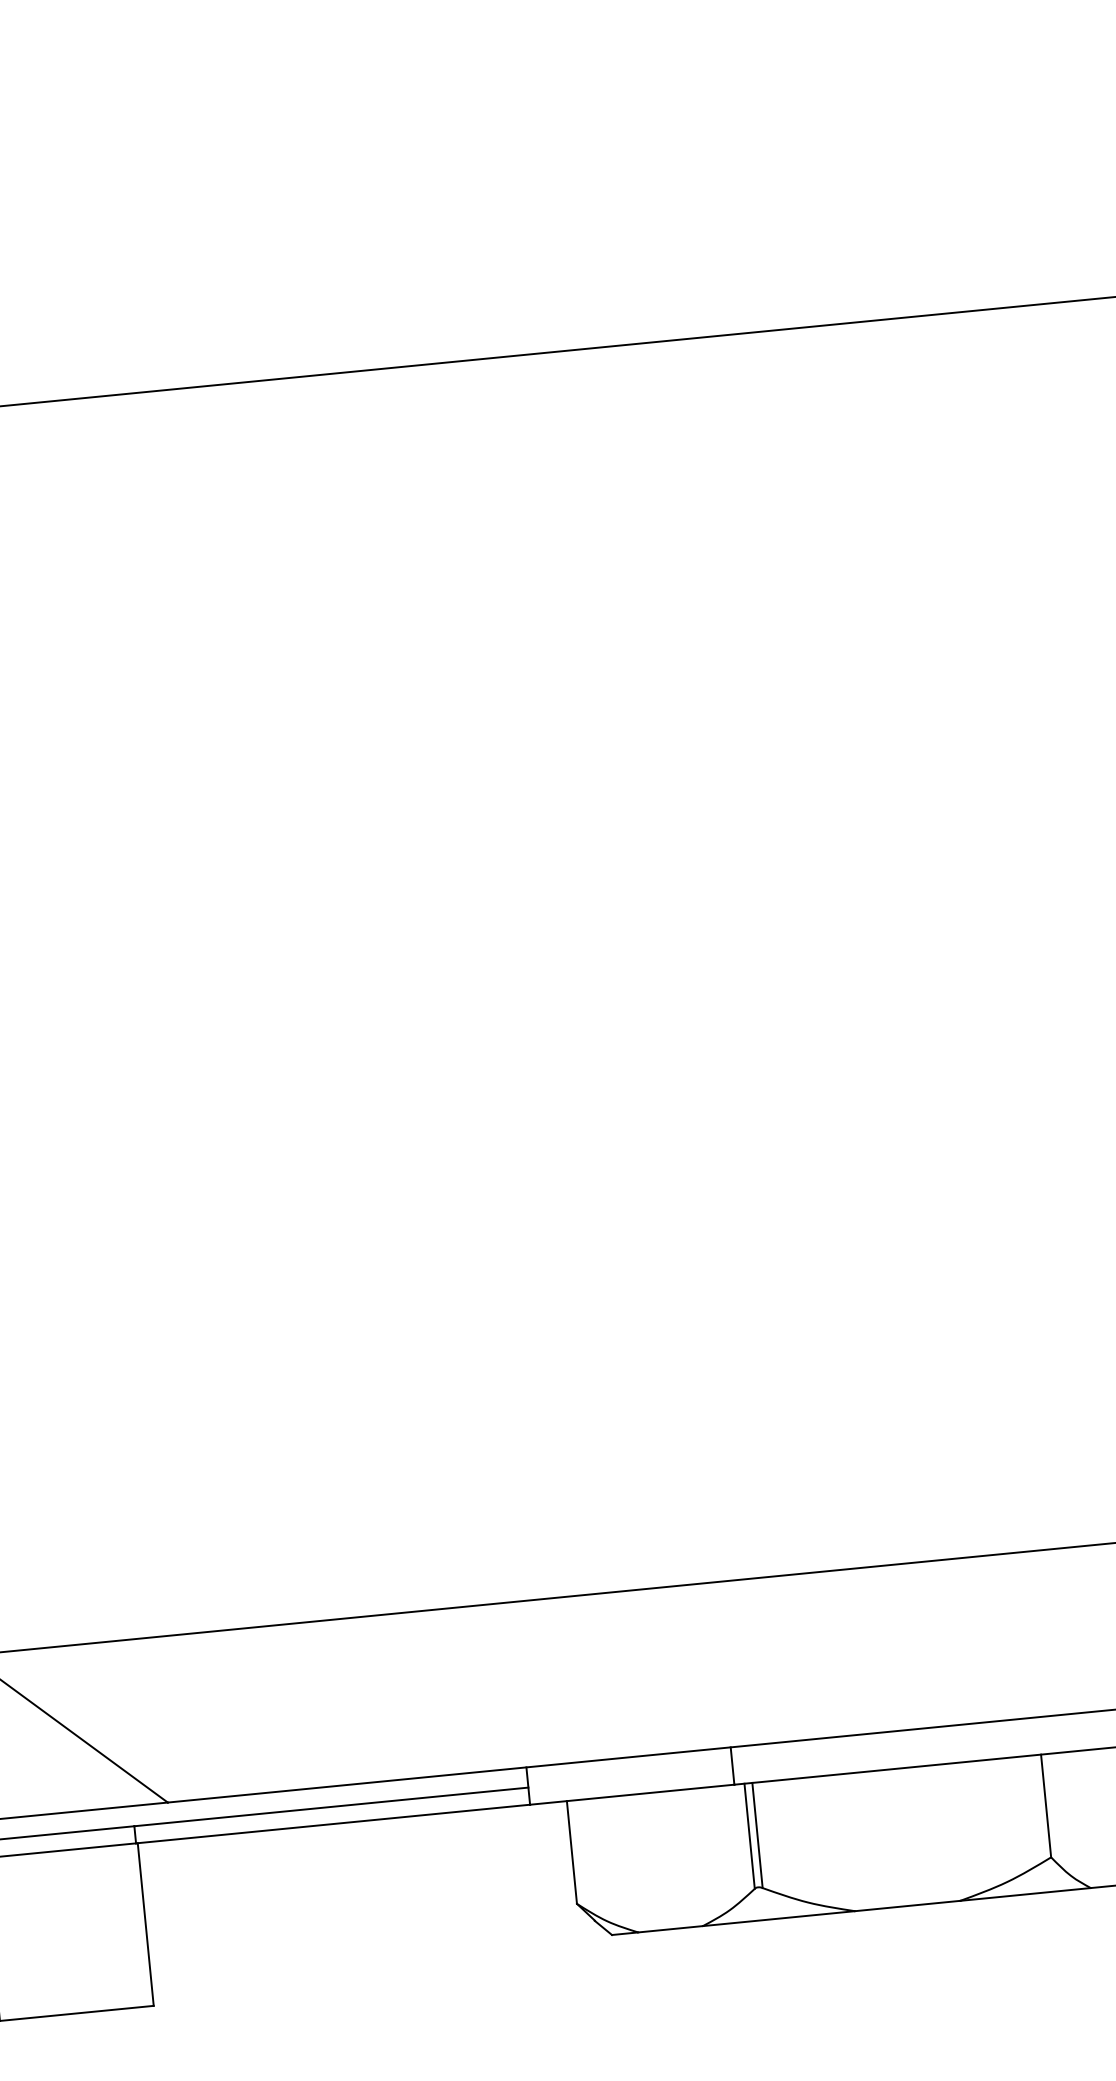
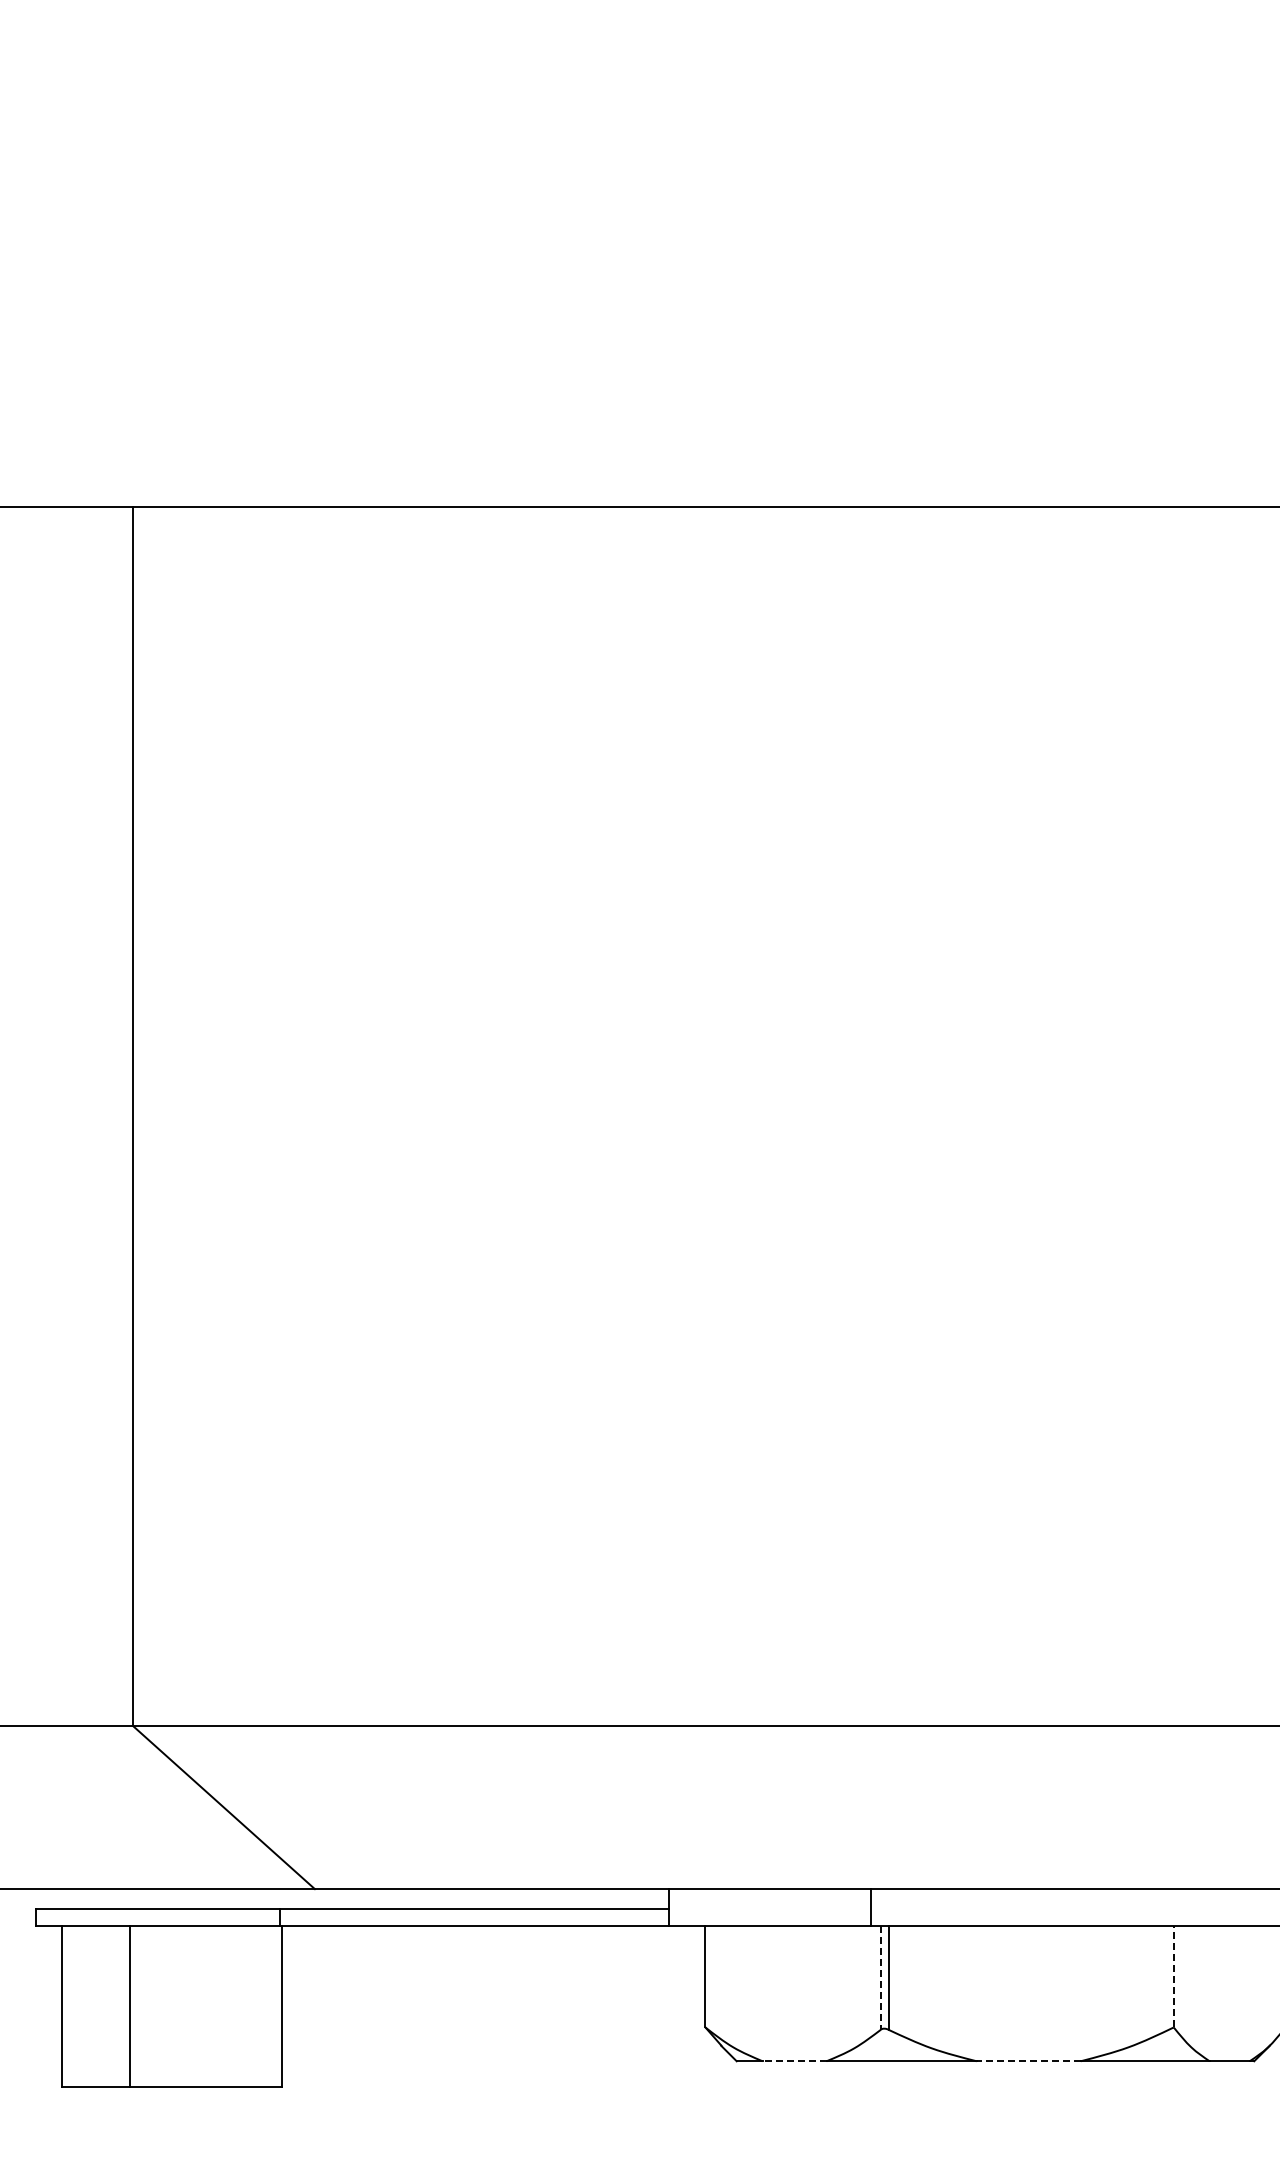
line: (1045, 1805) -> (1173, 1976), solid -> dashed
line: (749, 1835) -> (880, 1977), solid -> dashed
line: (907, 1906) -> (1028, 2061), solid -> dashed
line: (670, 1929) -> (794, 2061), solid -> dashed

